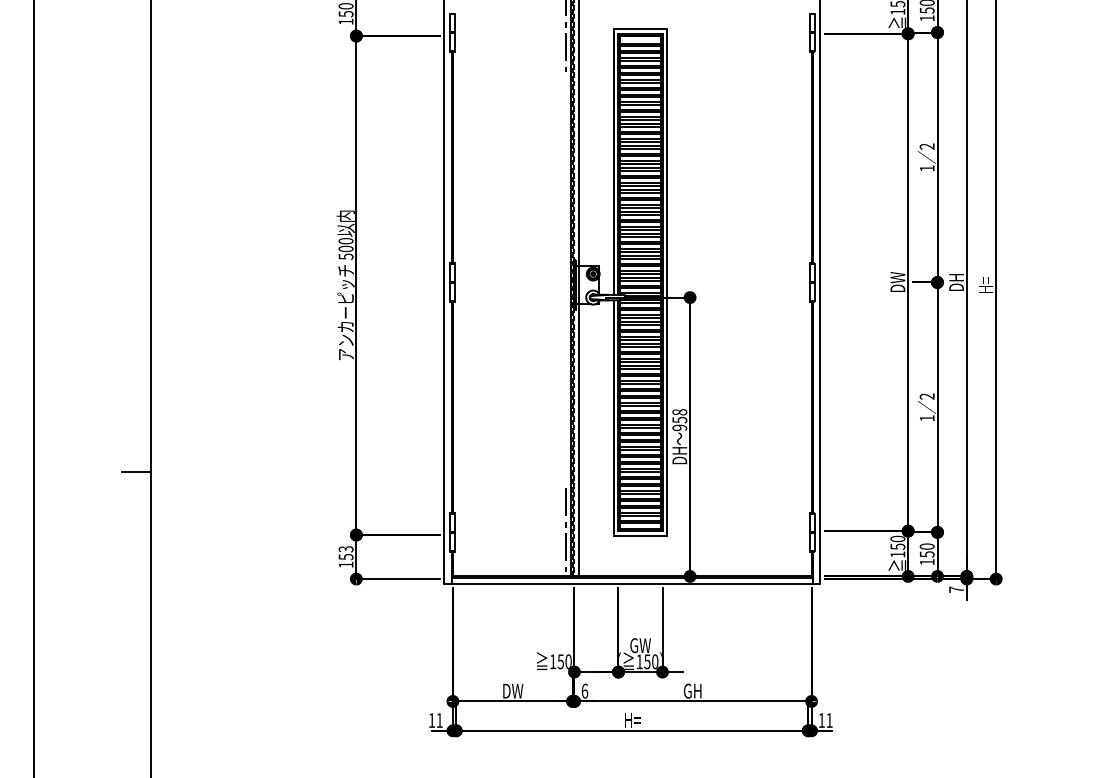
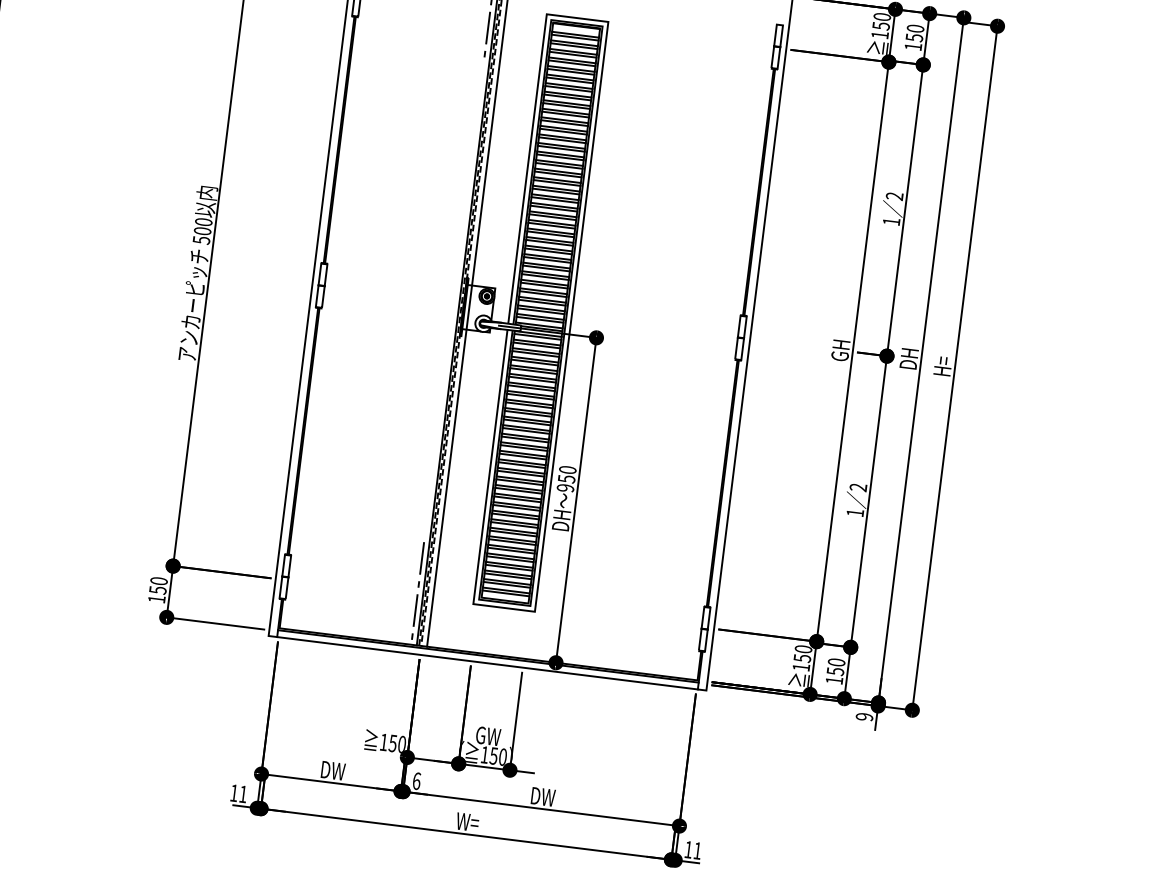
text: (897, 281) -> (840, 349), DW -> GH
text: (679, 412) -> (567, 470), 958 -> 950
text: (345, 549) -> (158, 581), 153 -> 150
text: (956, 589) -> (864, 716), 7 -> 9
text: (693, 690) -> (543, 796), GH -> DW
text: (631, 720) -> (466, 822), H= -> W=

